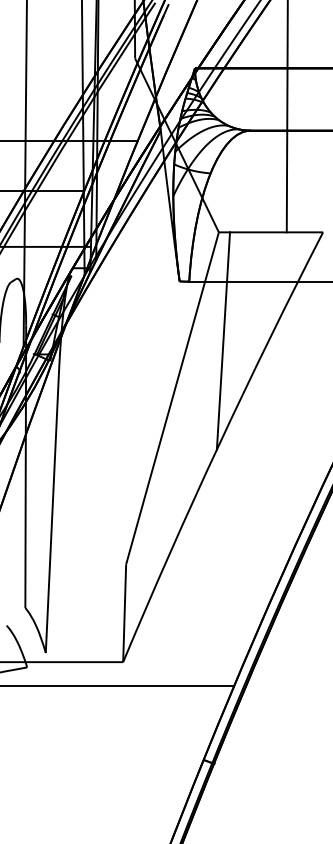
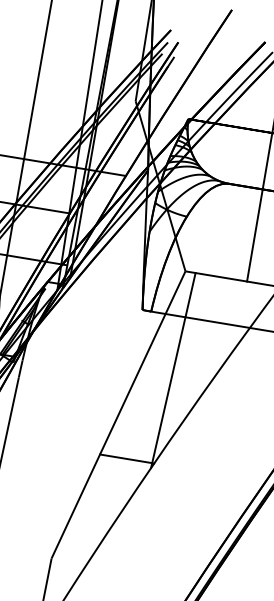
line: (189, 444) -> (127, 459), added

